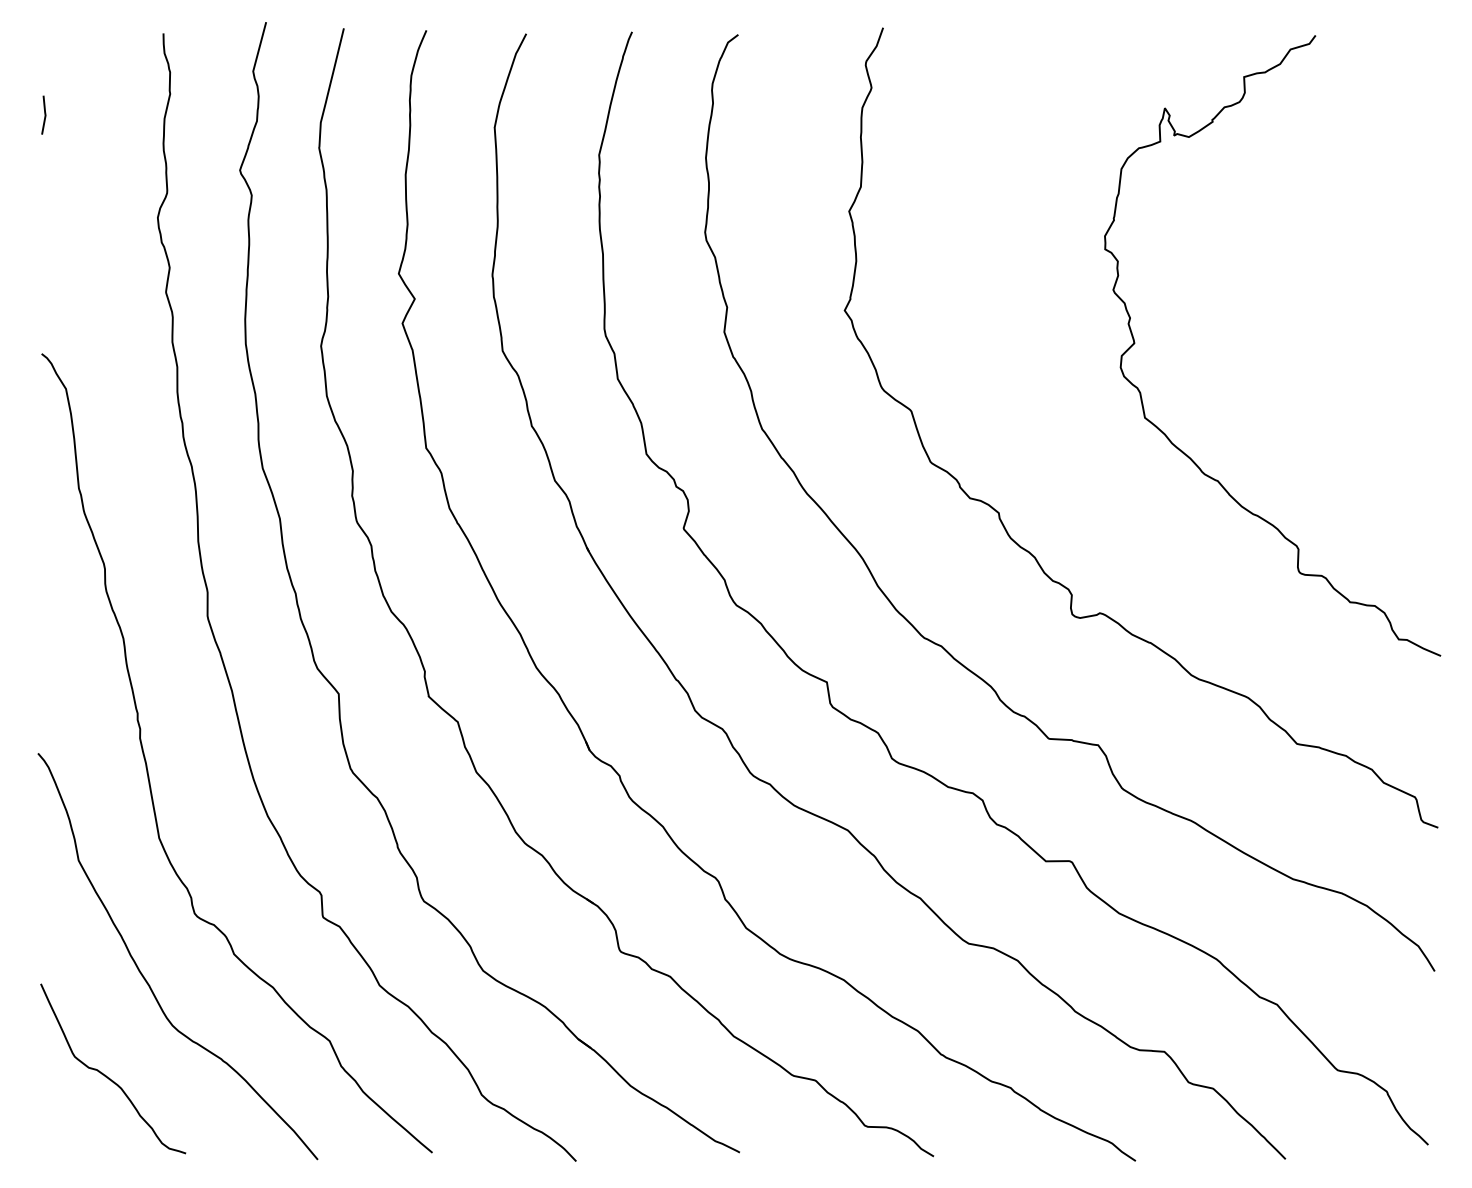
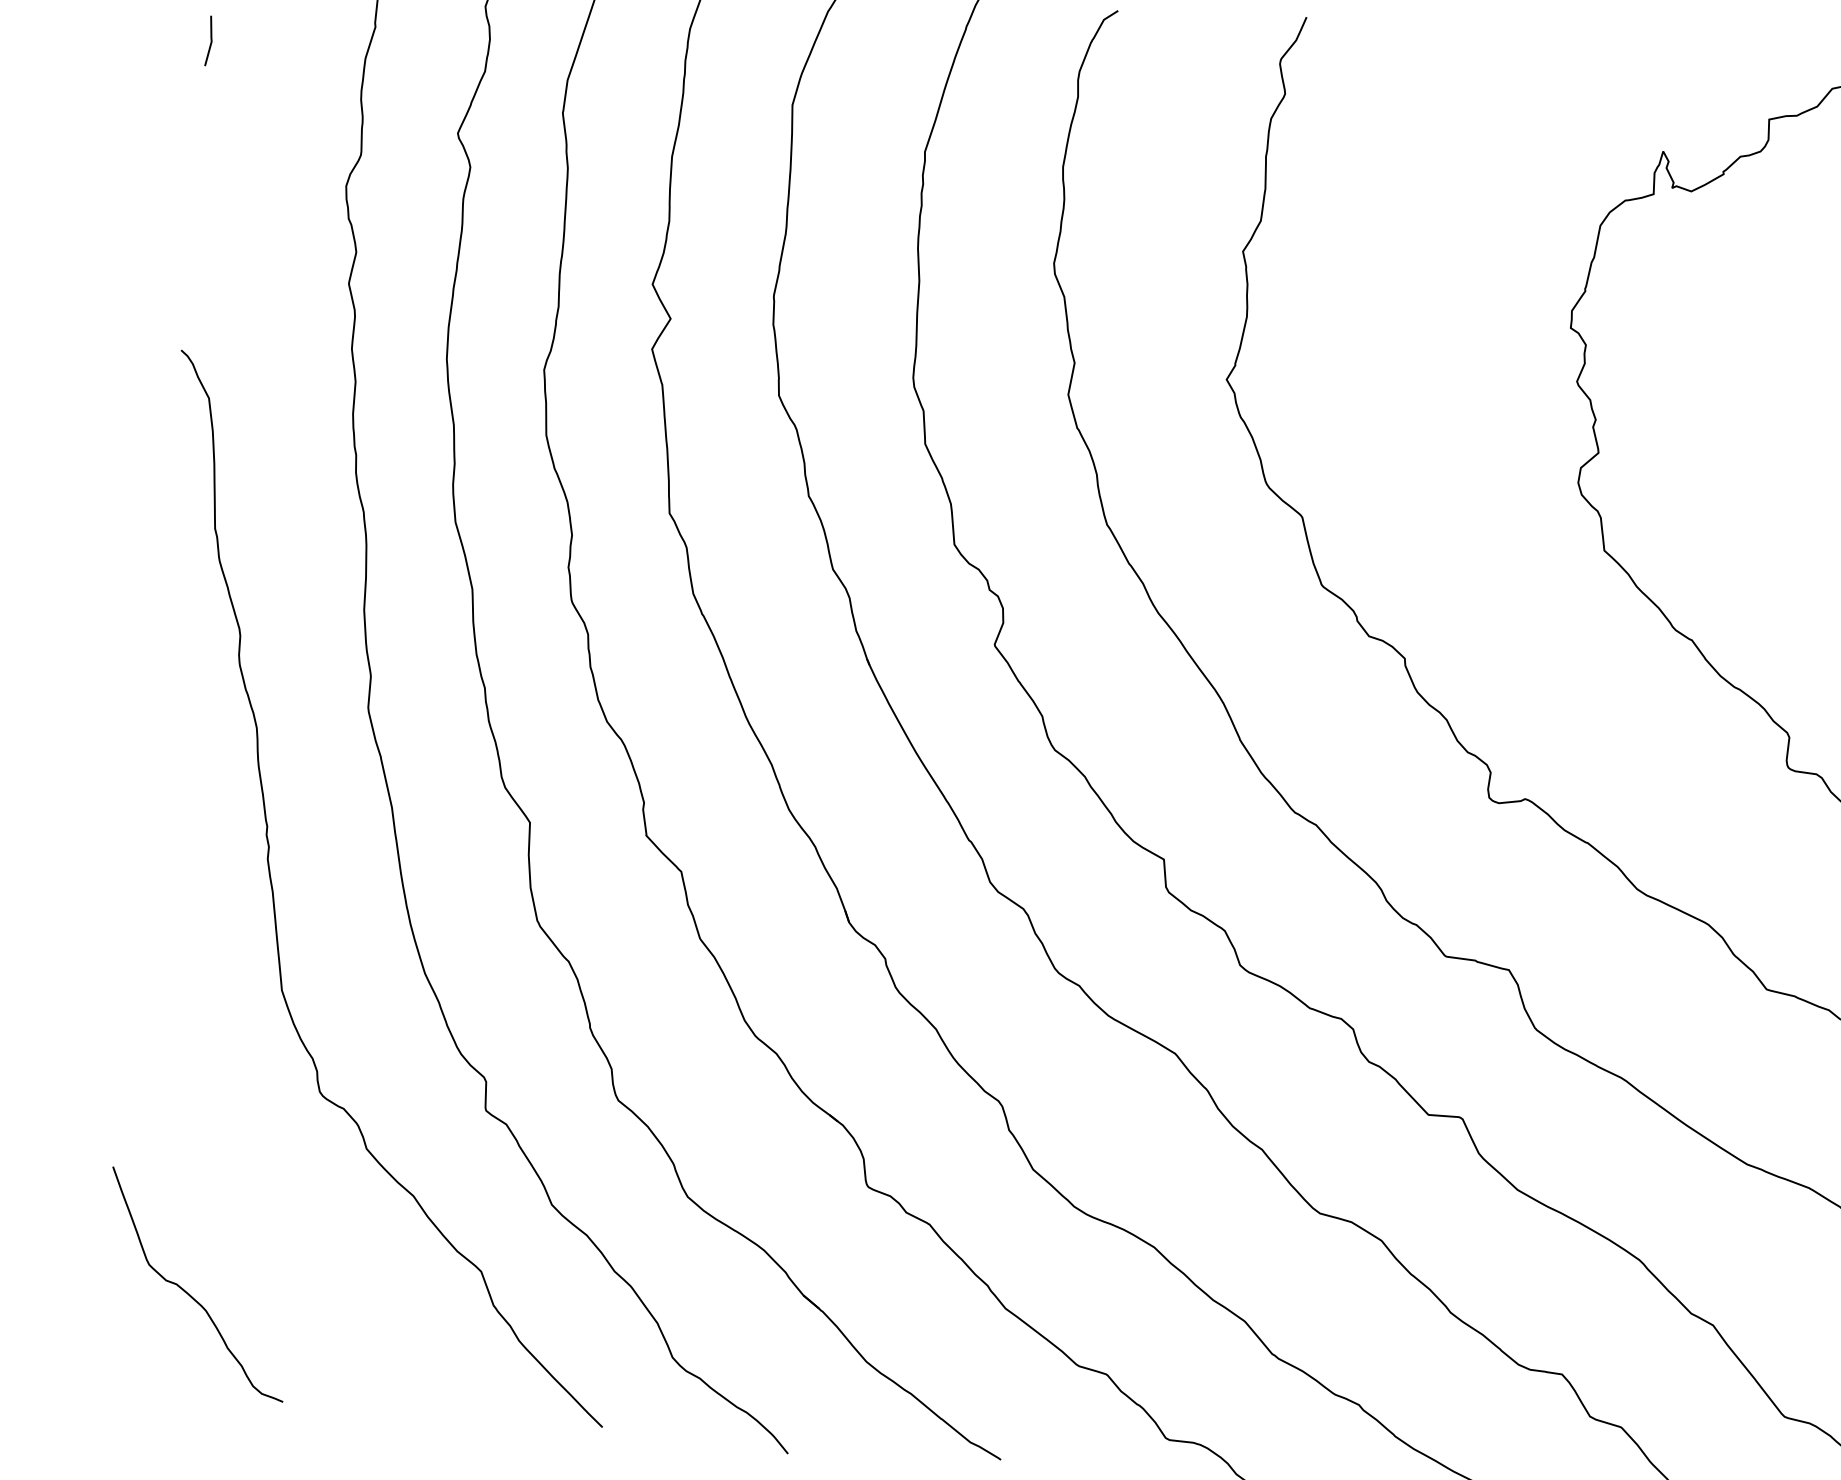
curve: (144, 976) -> (248, 1168), removed

